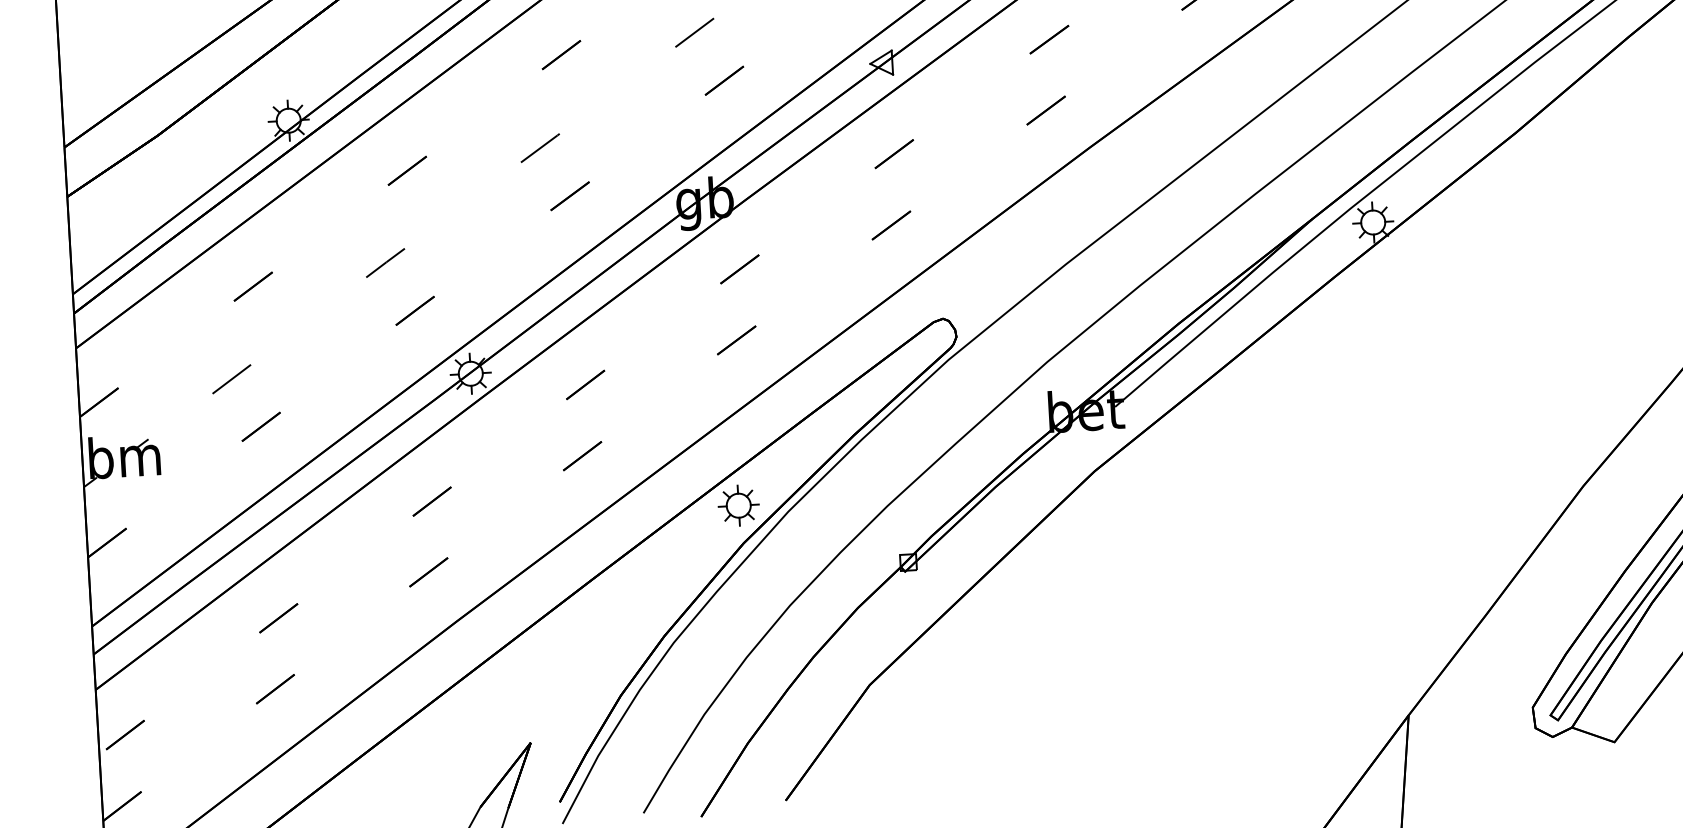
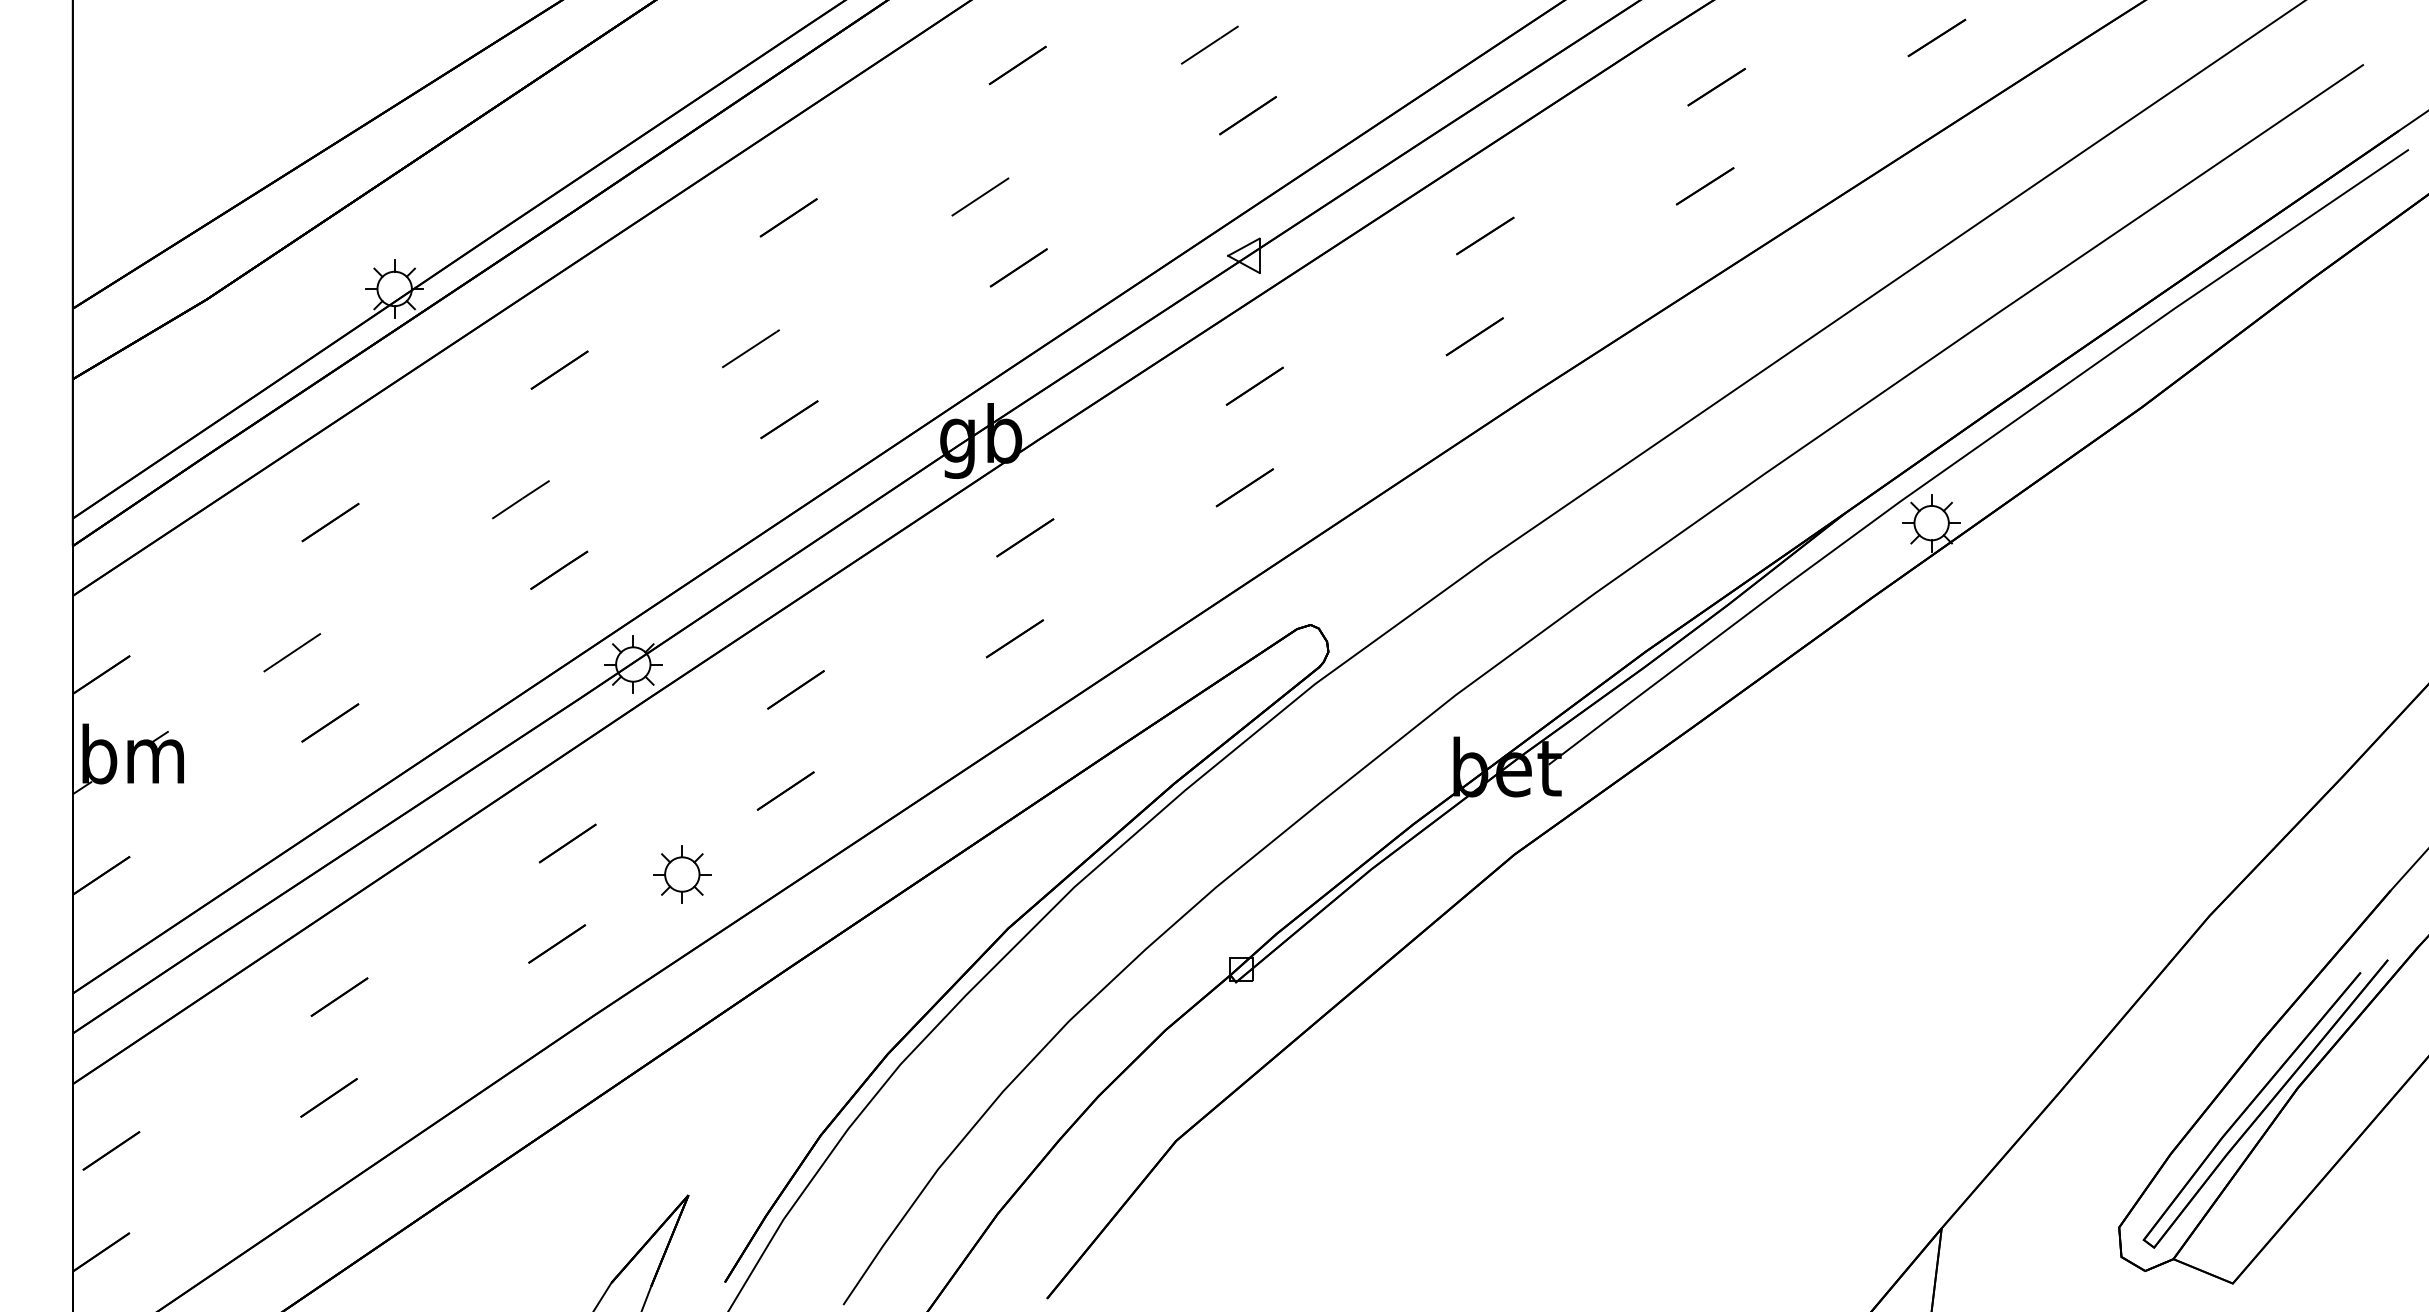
part: (738, 505) -> (682, 874), moved

